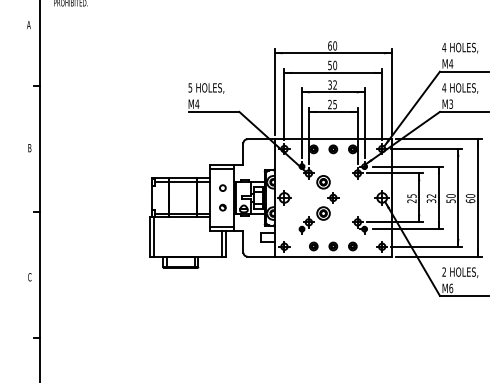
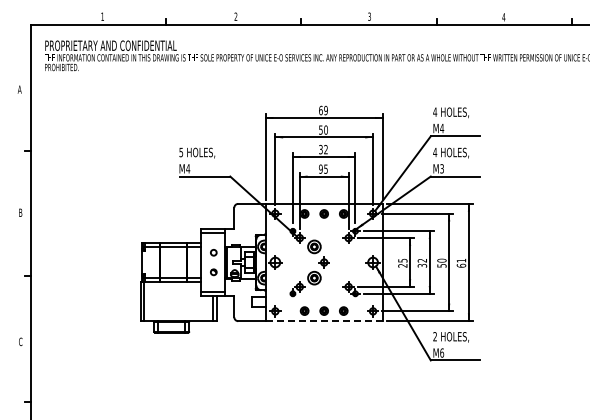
text: (334, 45) -> (325, 110), 60 -> 69
text: (329, 103) -> (320, 168), 25 -> 95
text: (470, 195) -> (461, 260), 60 -> 61
line: (333, 256) -> (324, 321), solid -> dashed

